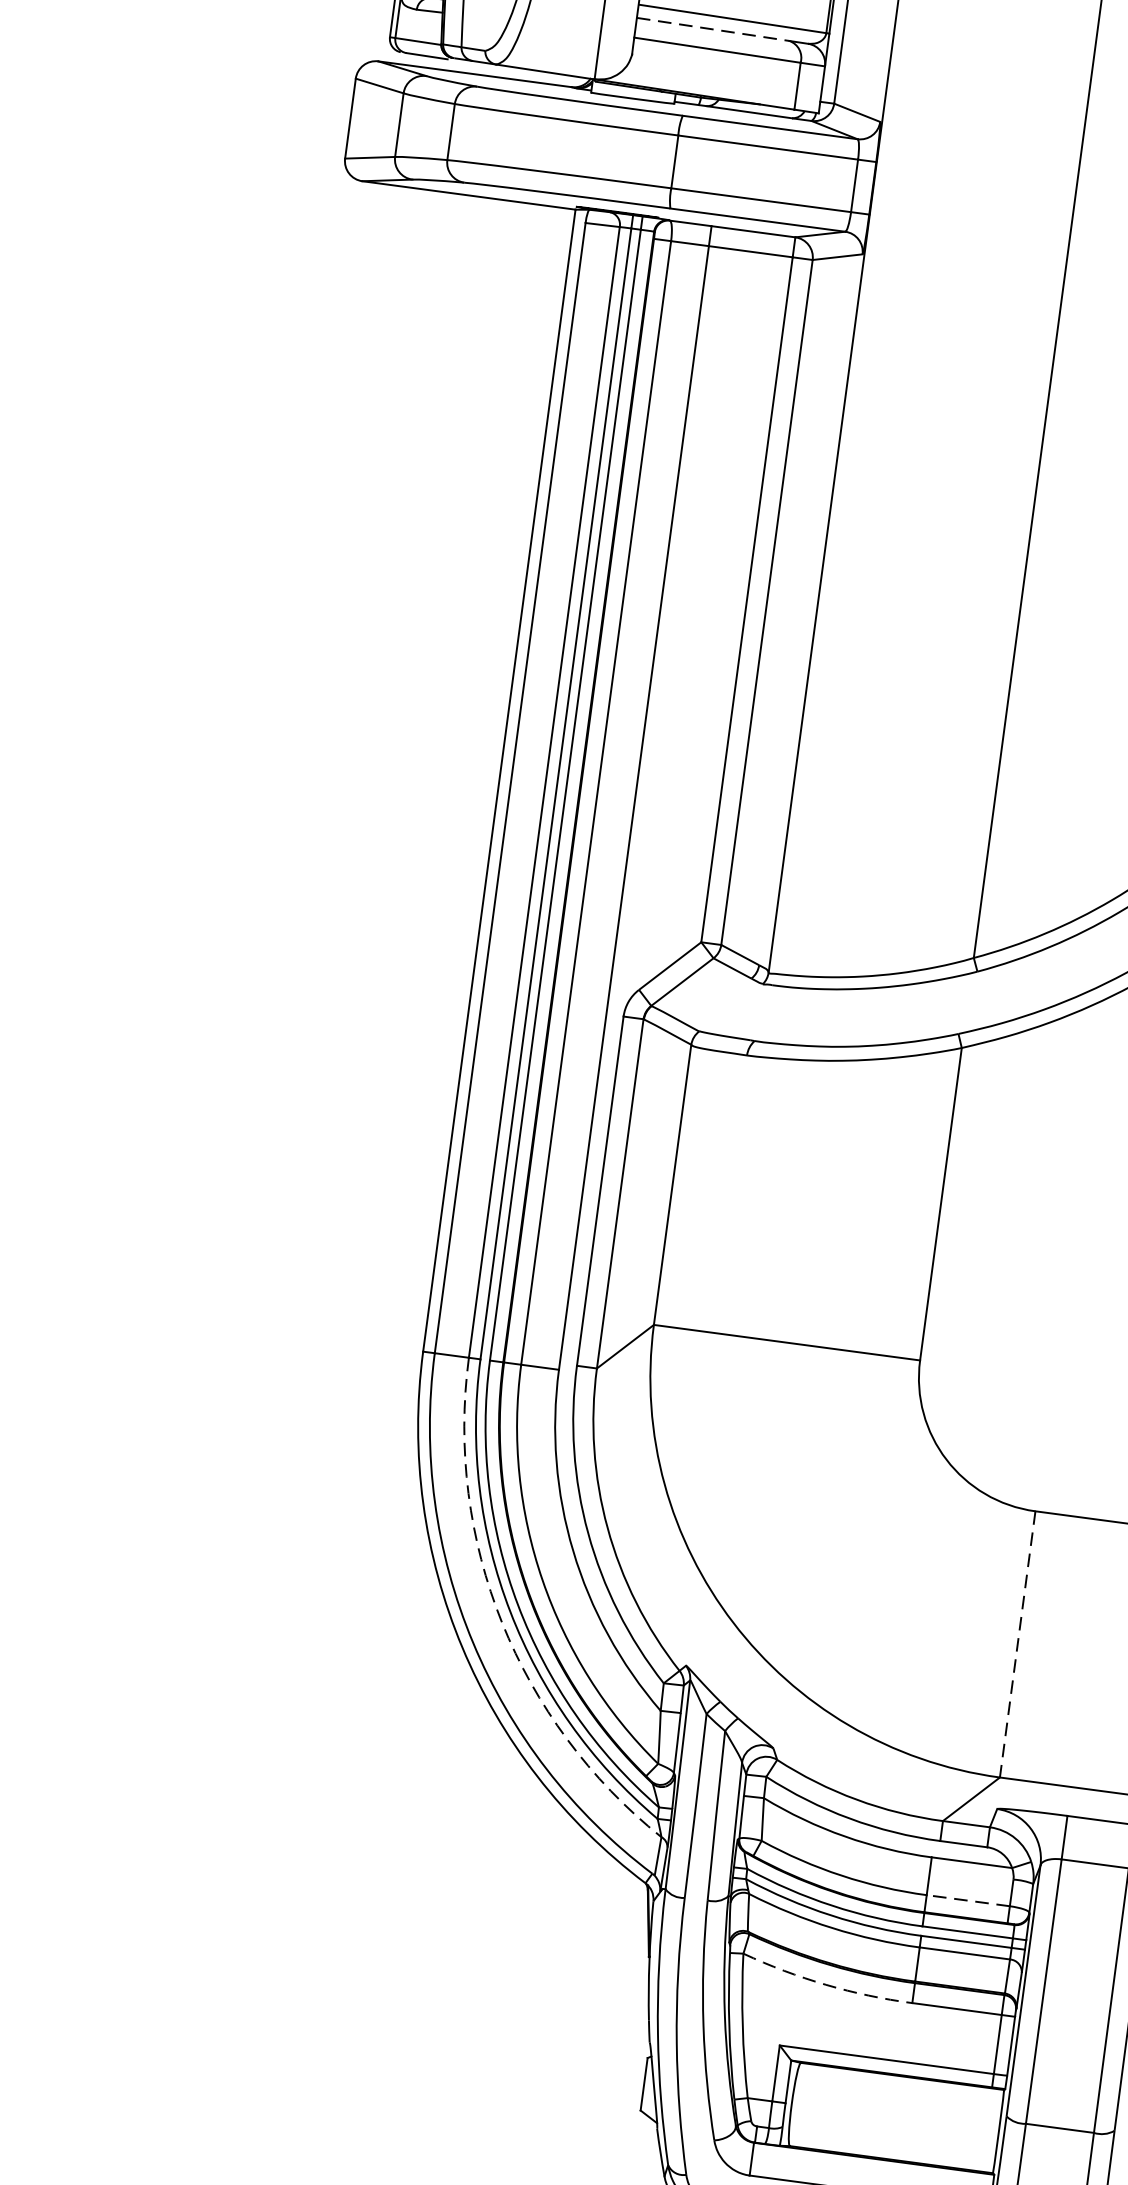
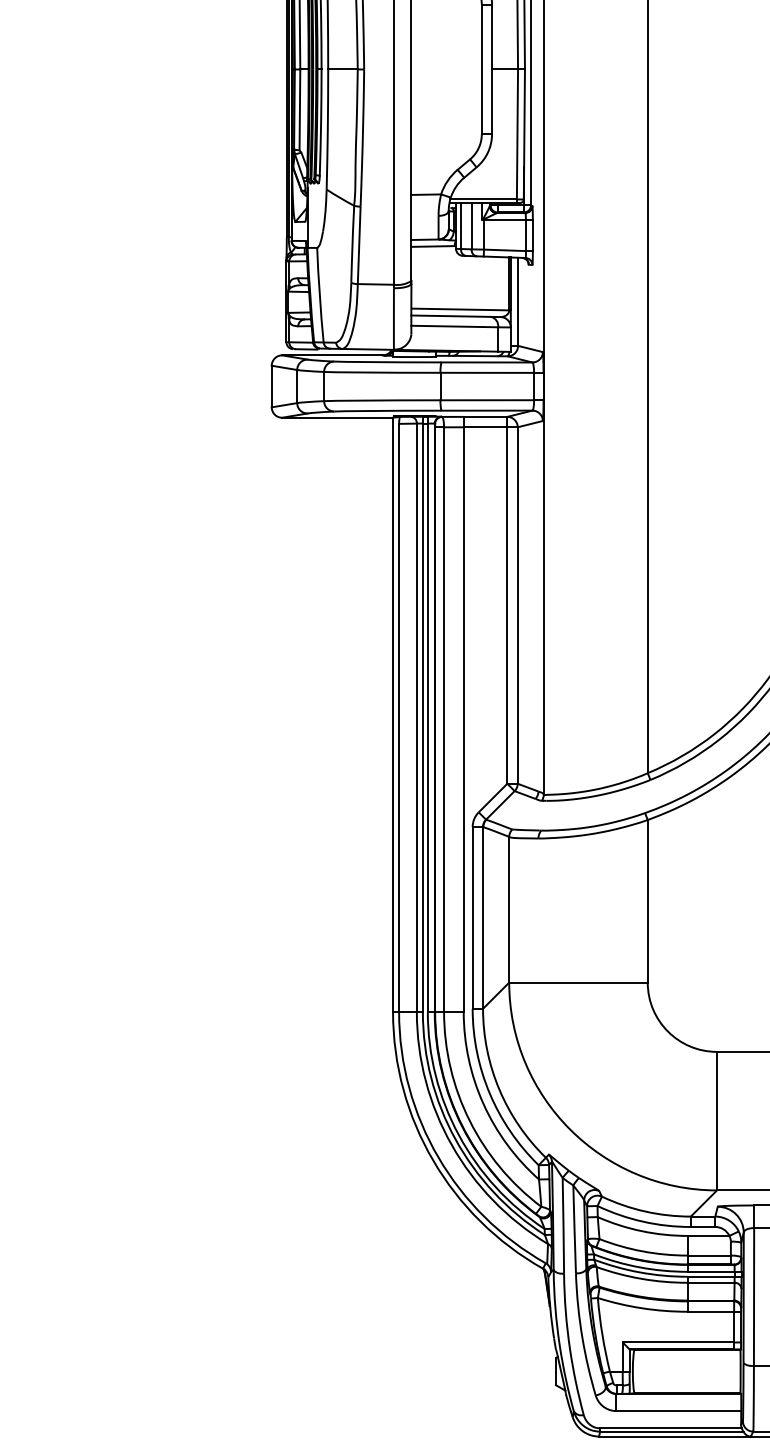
line: (713, 30) -> (451, 316), dashed -> solid
arc: (501, 1623) -> (451, 1145), dashed -> solid
line: (1018, 1645) -> (717, 1121), dashed -> solid
line: (968, 1900) -> (709, 1255), dashed -> solid
arc: (826, 1985) -> (642, 1308), dashed -> solid

